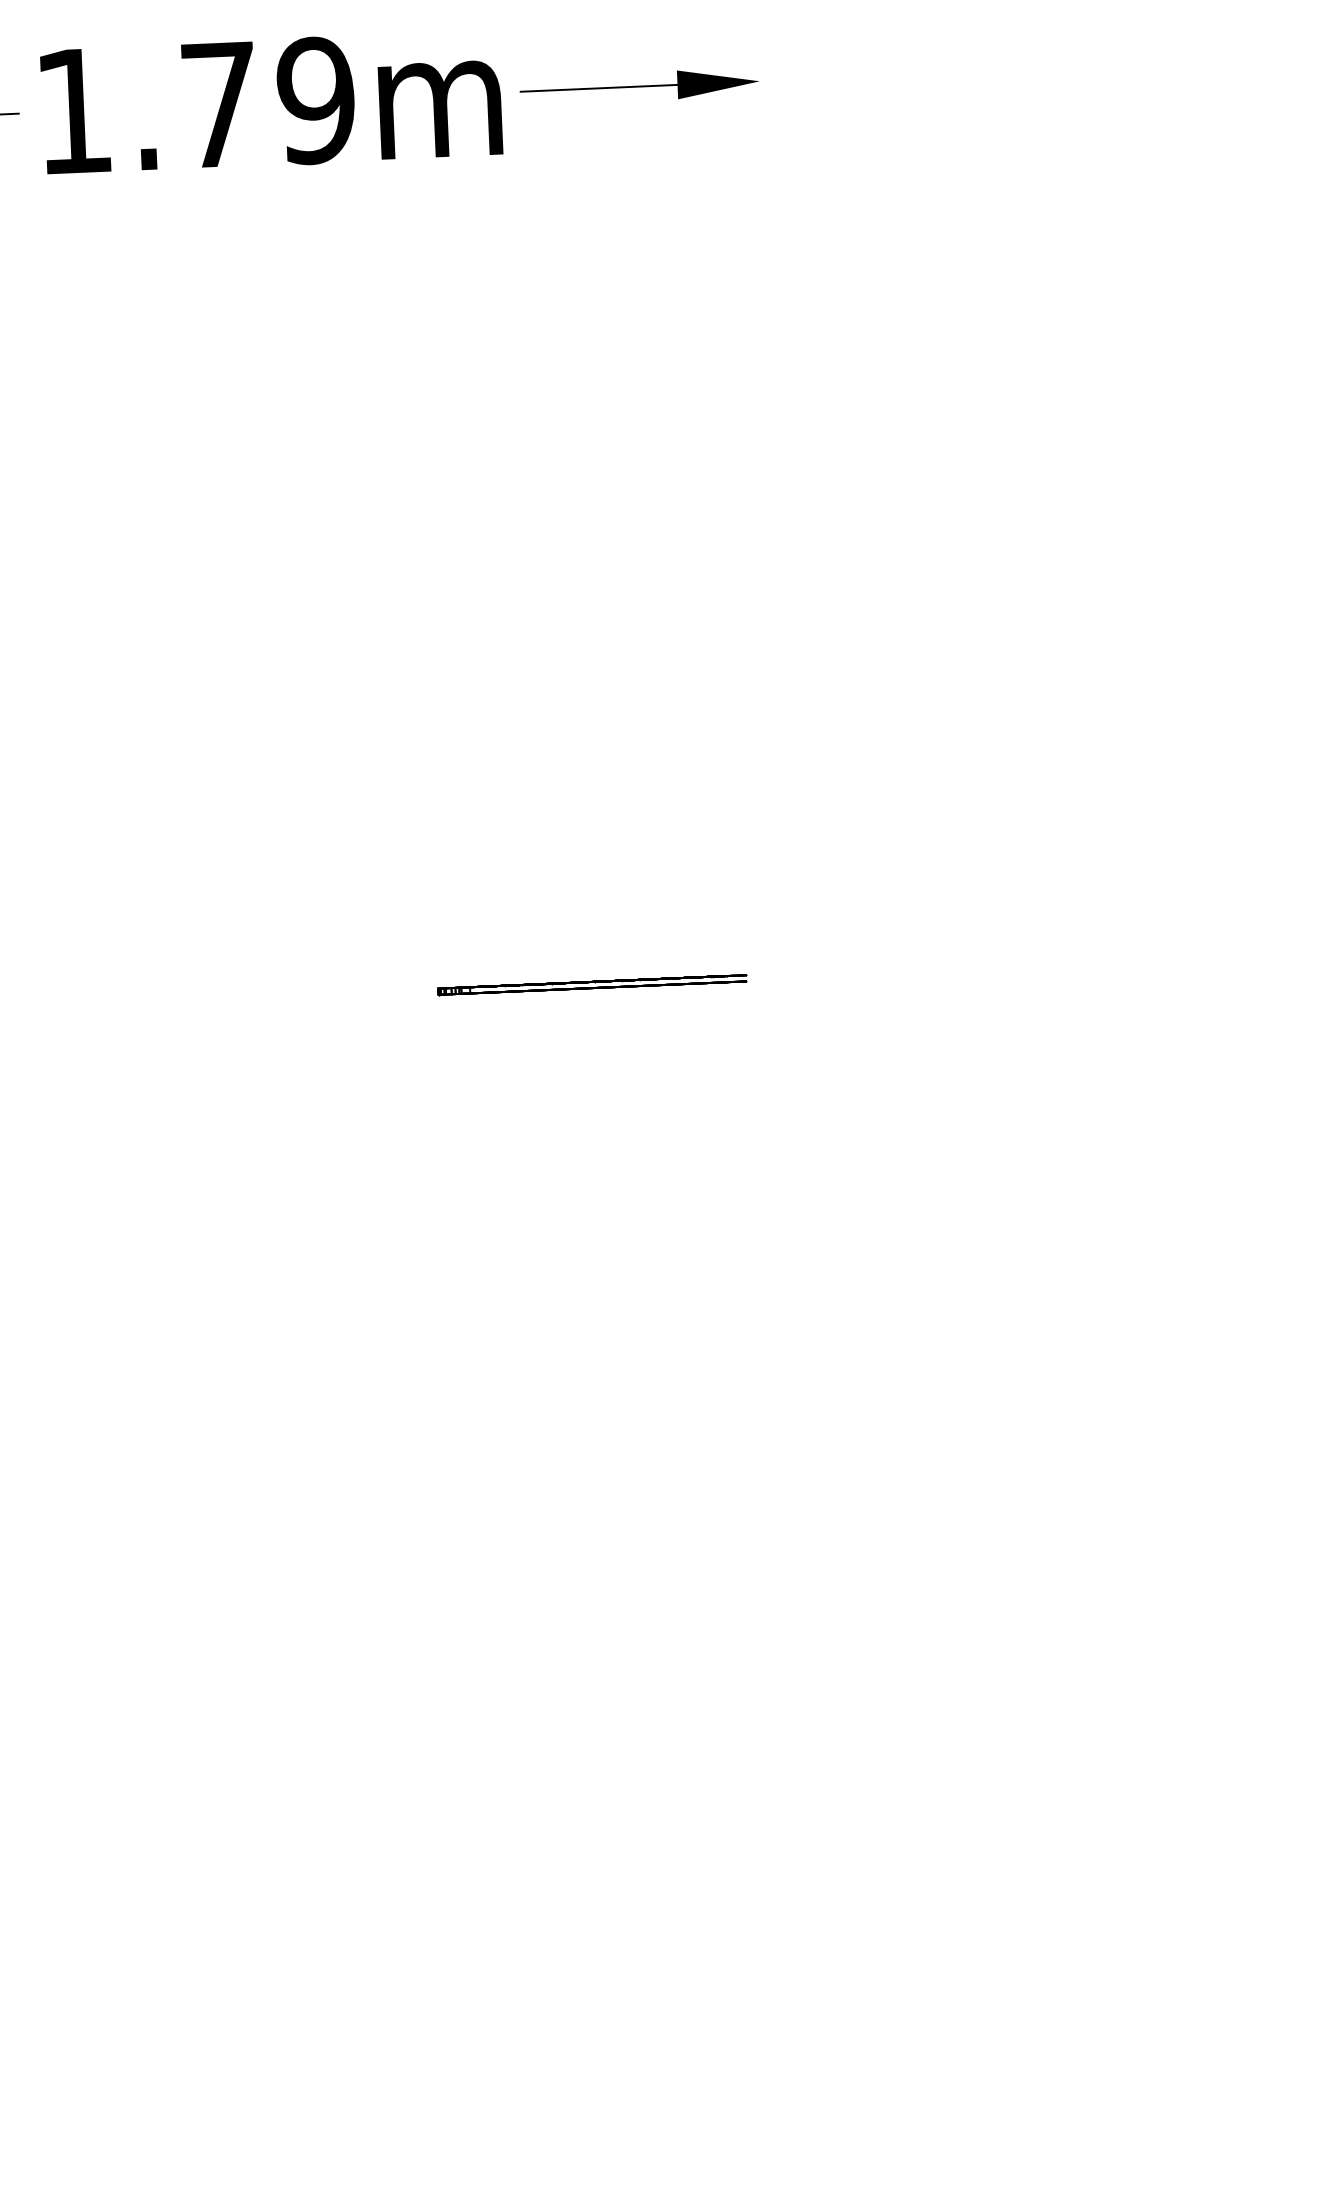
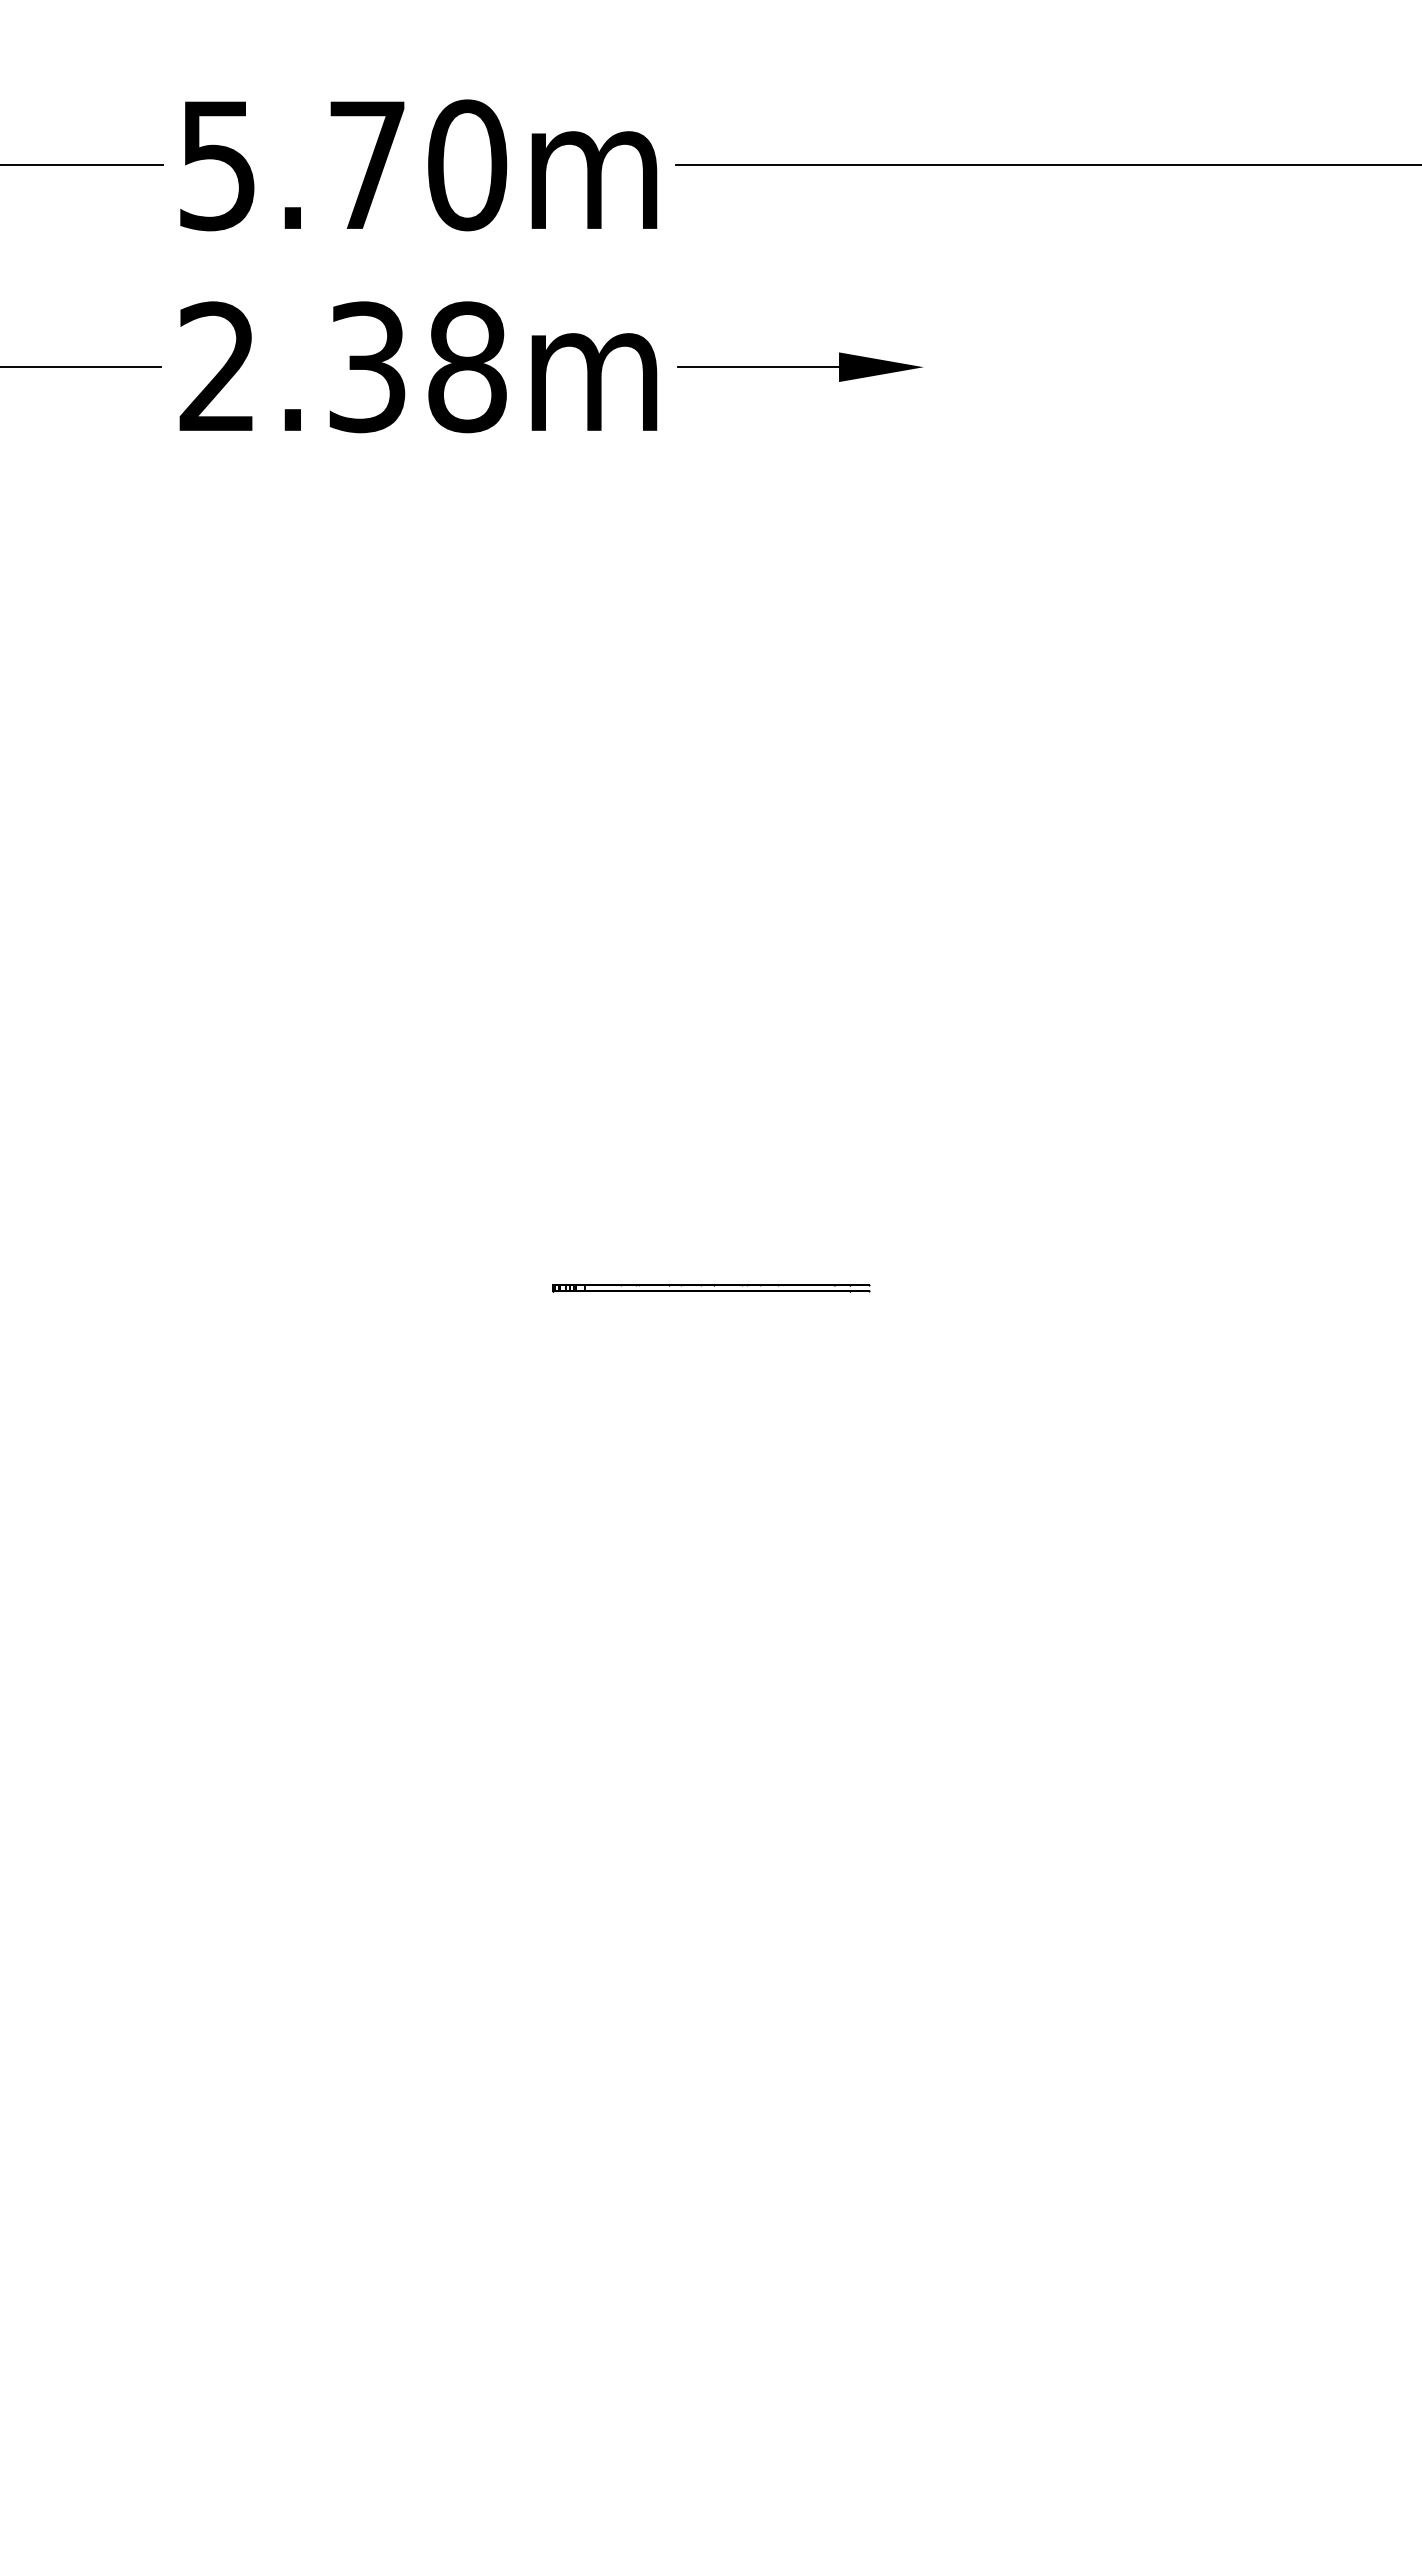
text: (195, 106) -> (342, 367), 1.79m -> 2.38m

